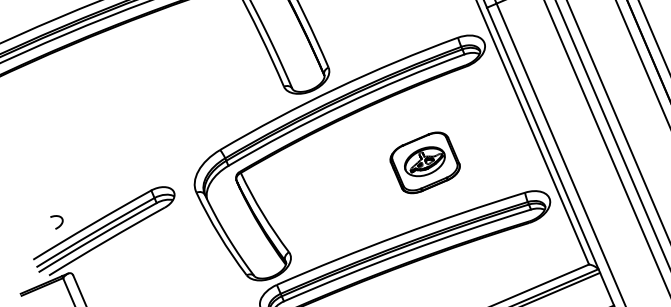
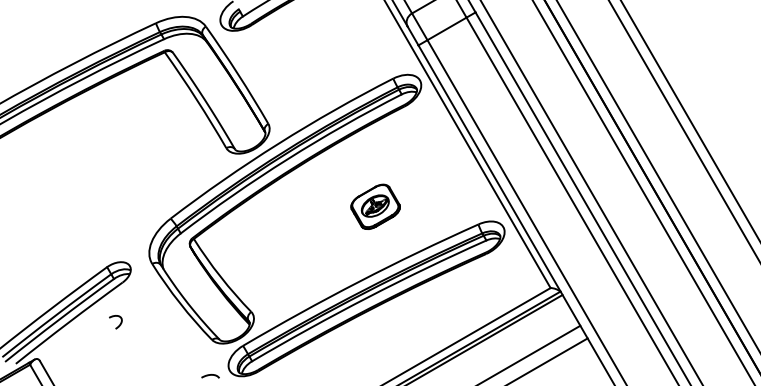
part: (425, 162) -> (375, 206), size x0.7
curve: (58, 225) -> (118, 325), moved

